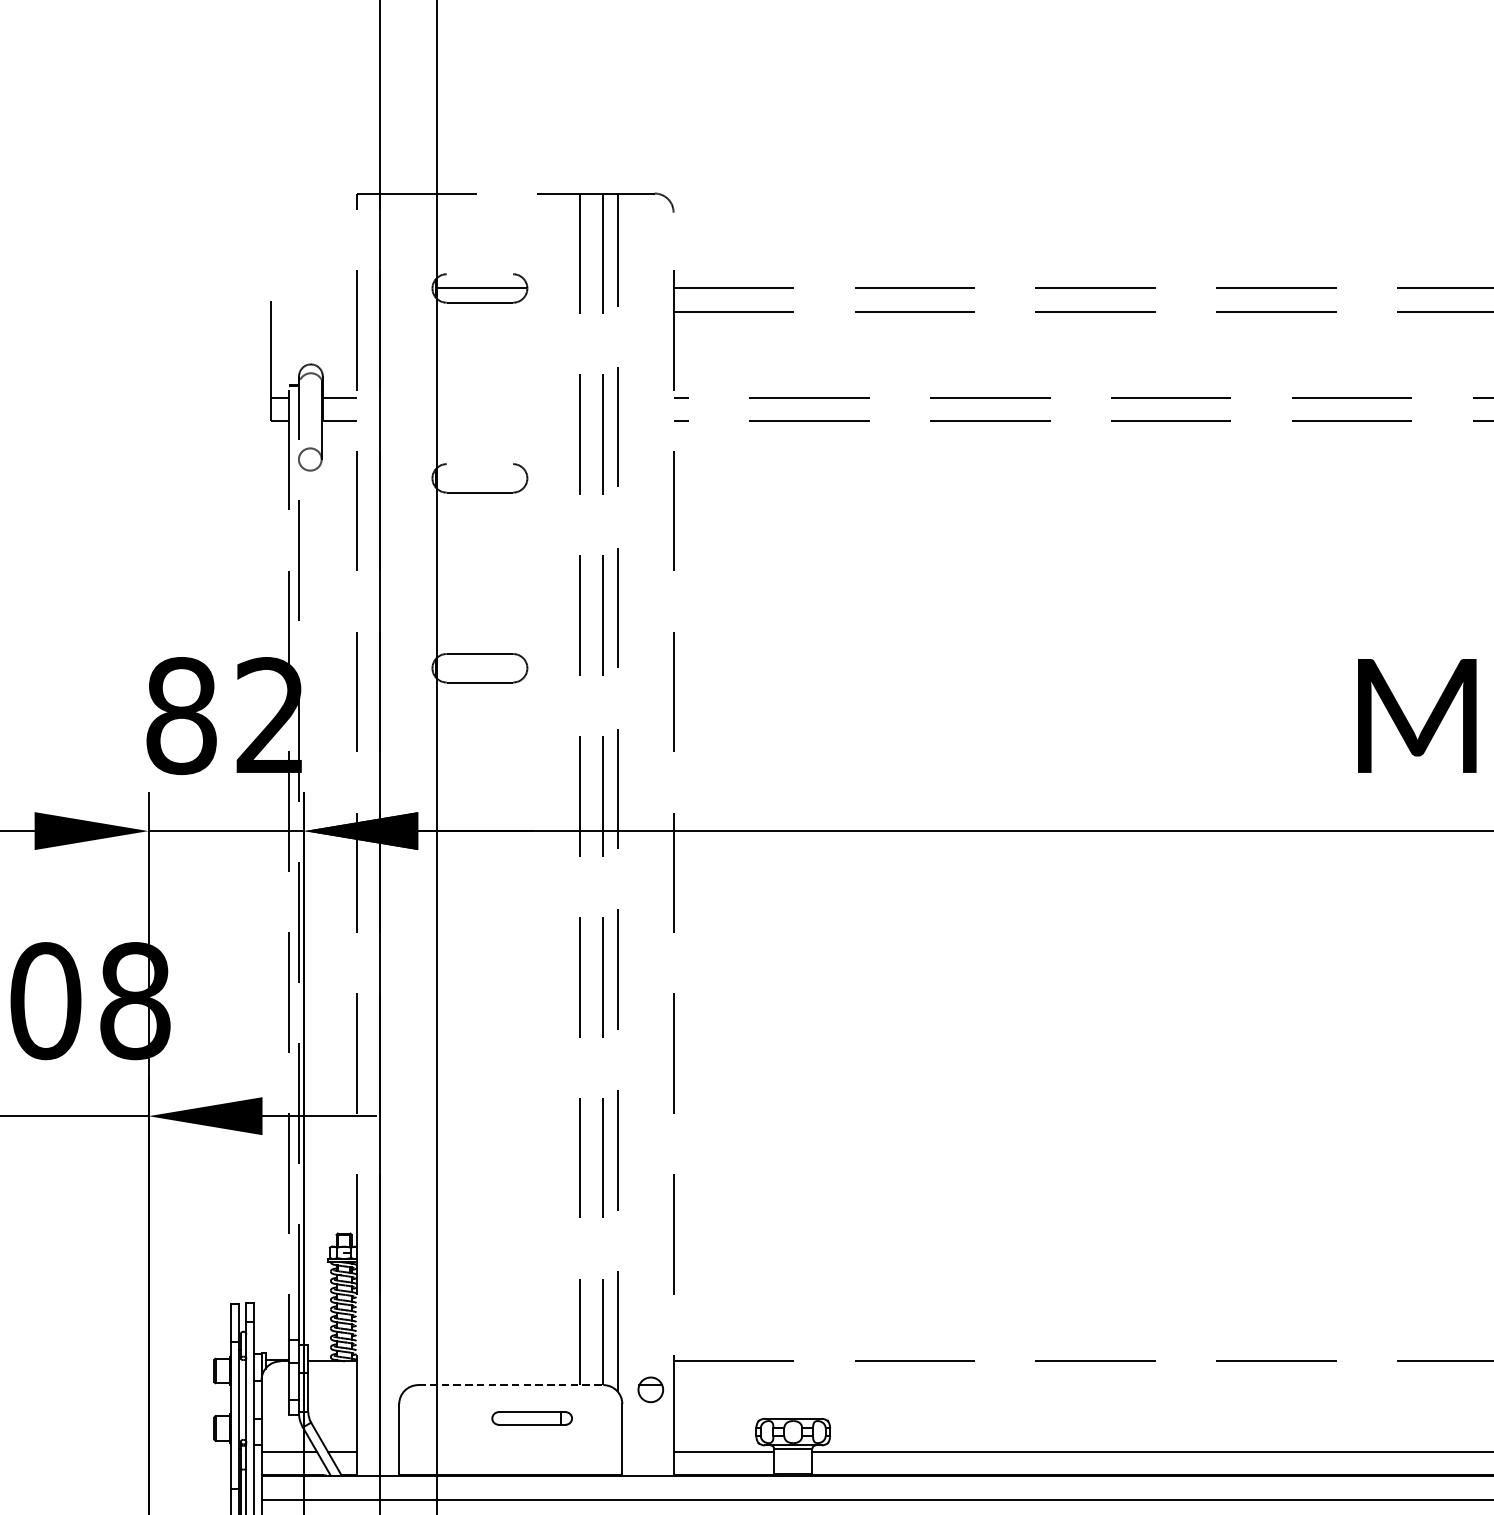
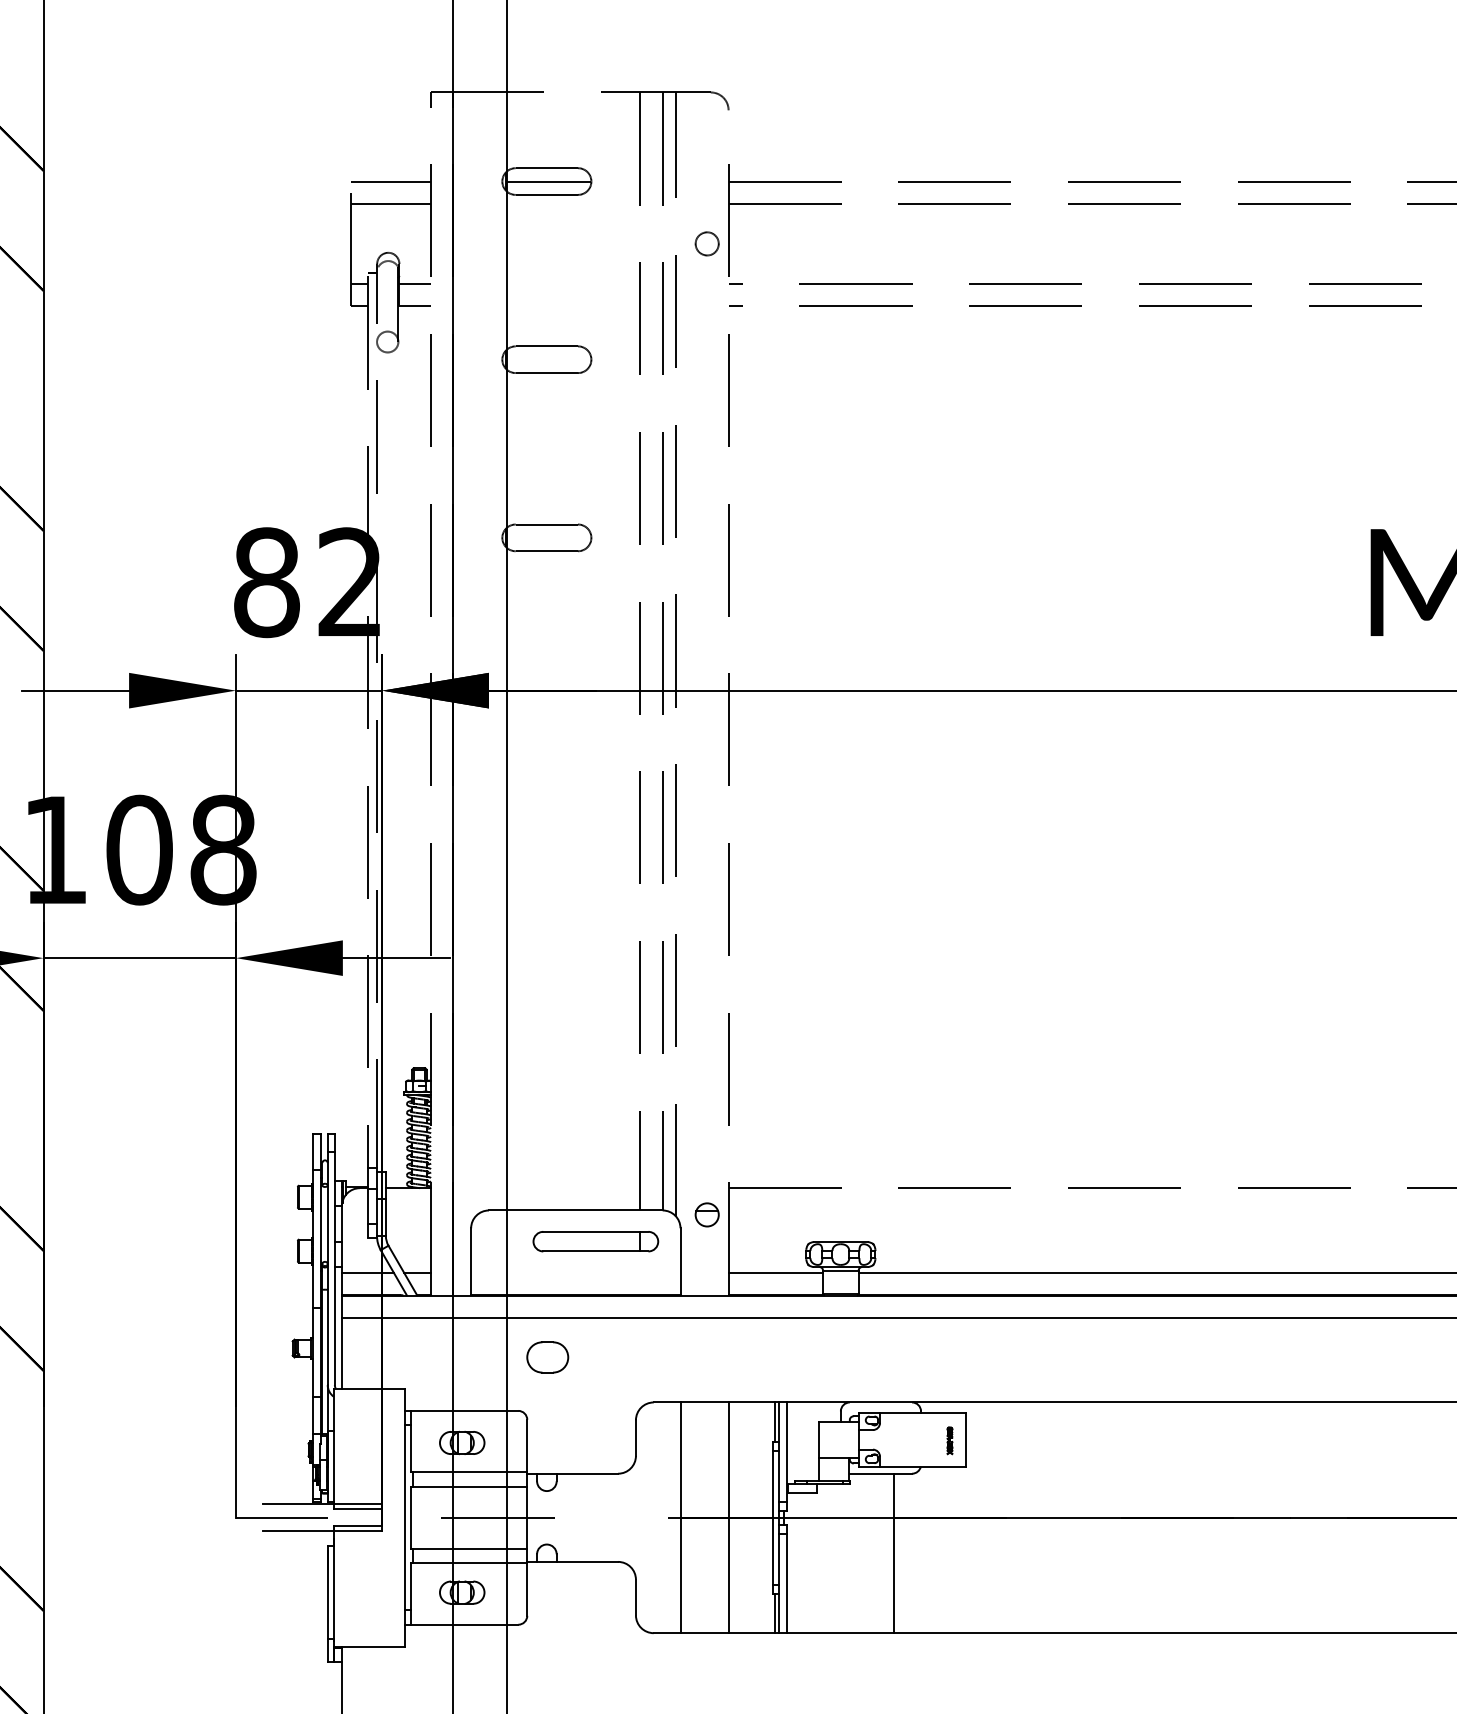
line: (479, 274) -> (546, 168), added
line: (313, 288) -> (390, 181), added
line: (313, 311) -> (390, 203), added
circle: (650, 354) -> (706, 243), added
line: (479, 464) -> (546, 346), added
line: (510, 1385) -> (575, 1210), dashed -> solid
part: (531, 1418) -> (595, 1241), size x1.67

